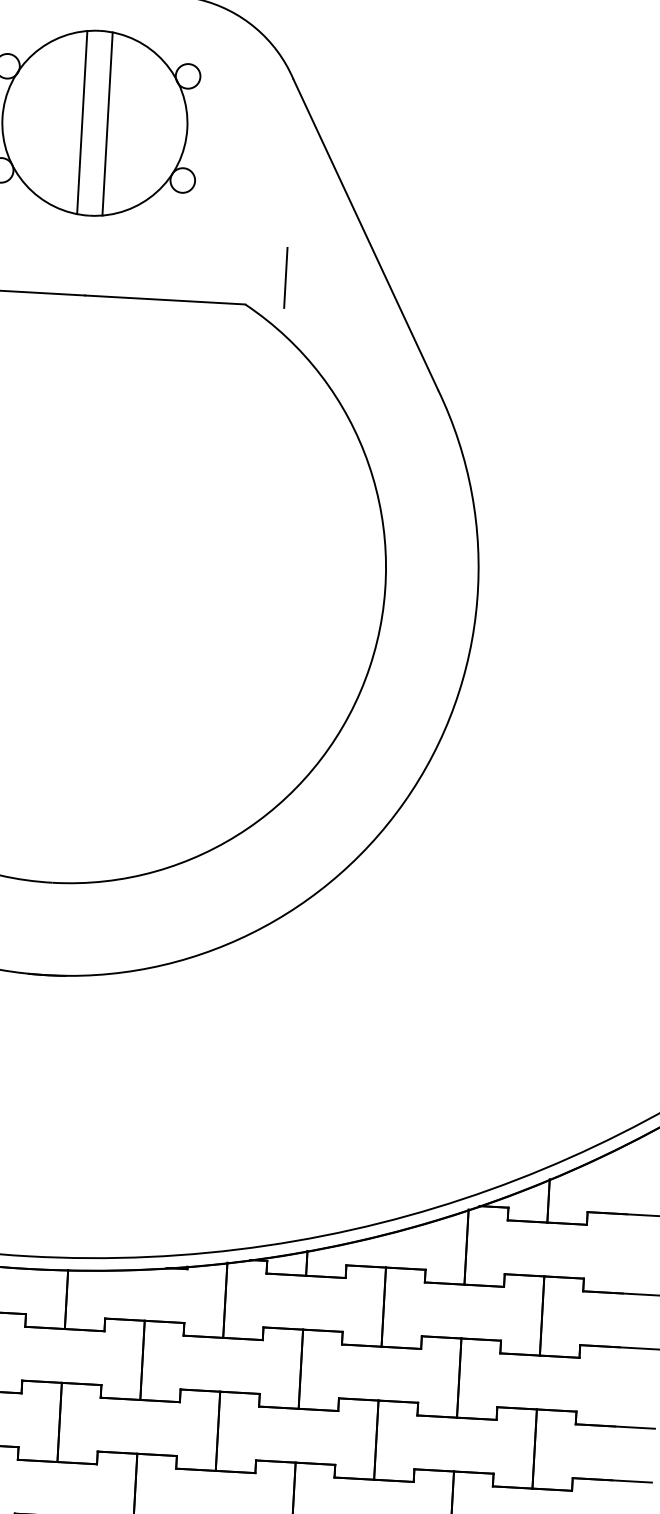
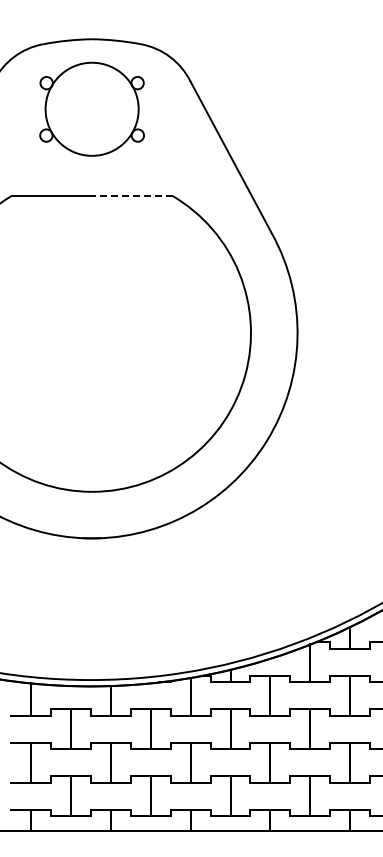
line: (81, 122) -> (85, 109), removed
line: (107, 124) -> (98, 109), removed
line: (286, 277) -> (192, 181), removed
line: (163, 300) -> (131, 196), solid -> dashed

